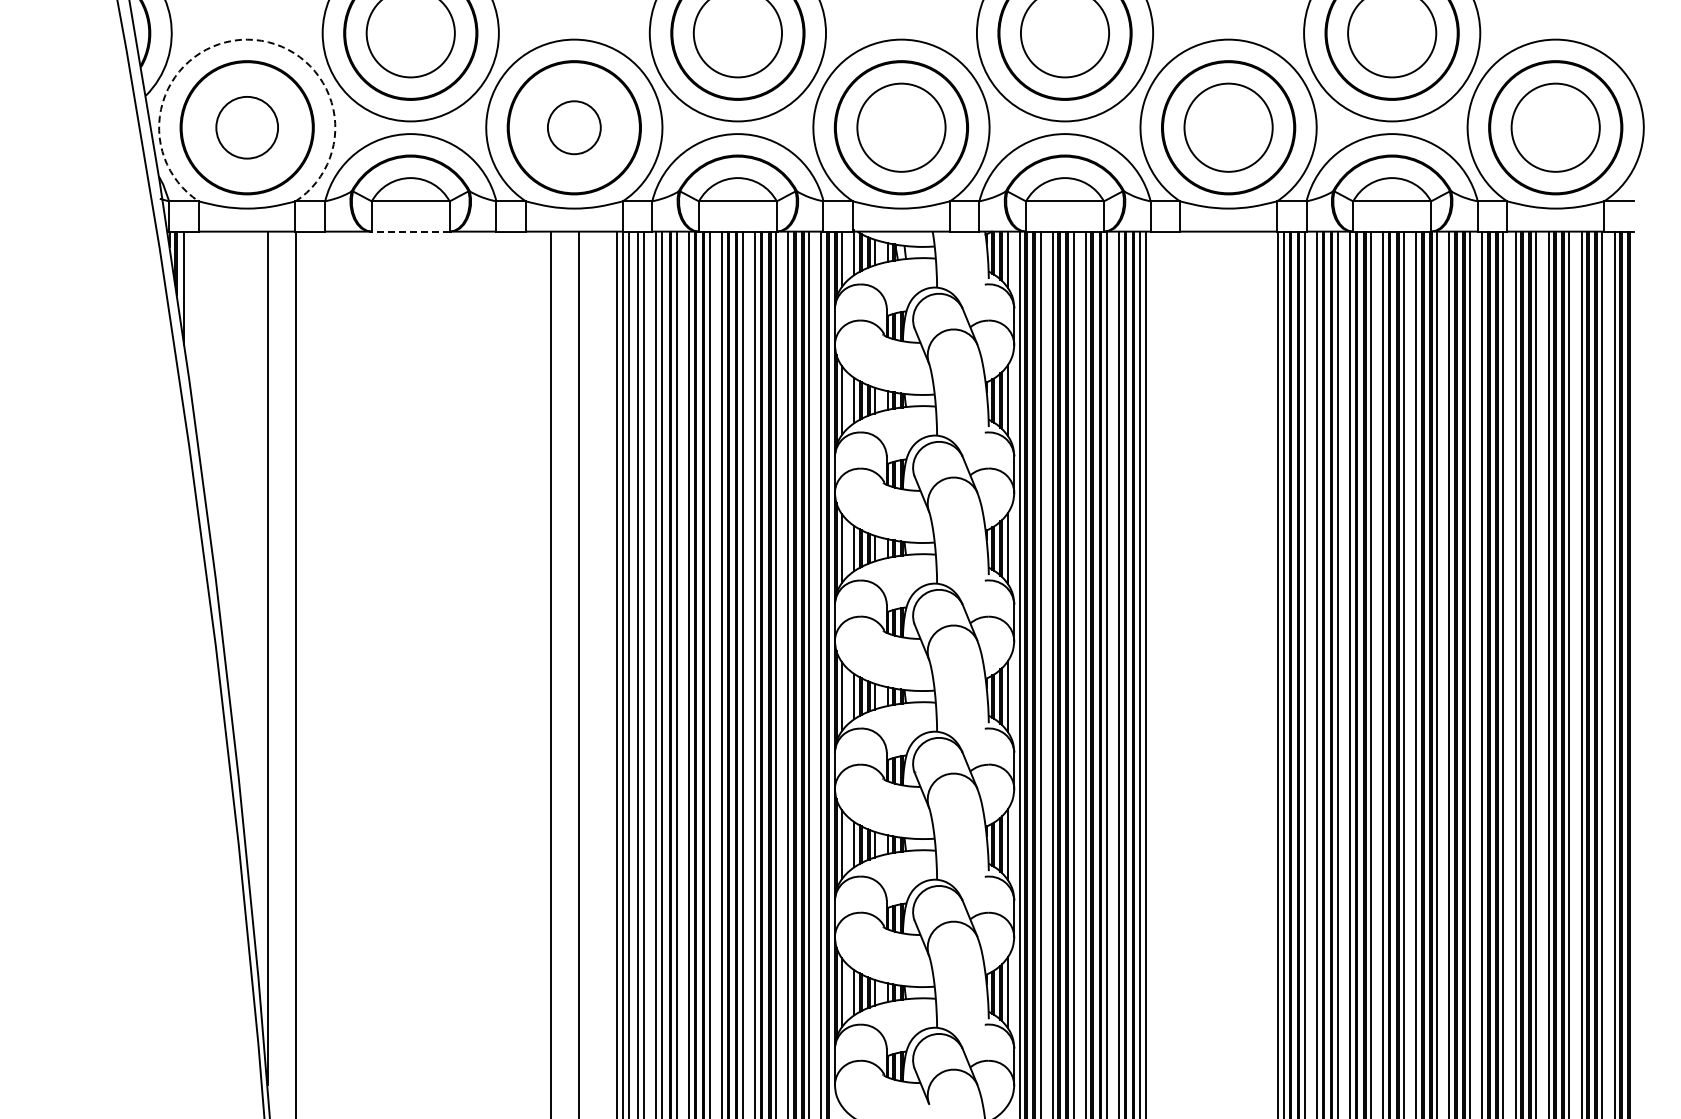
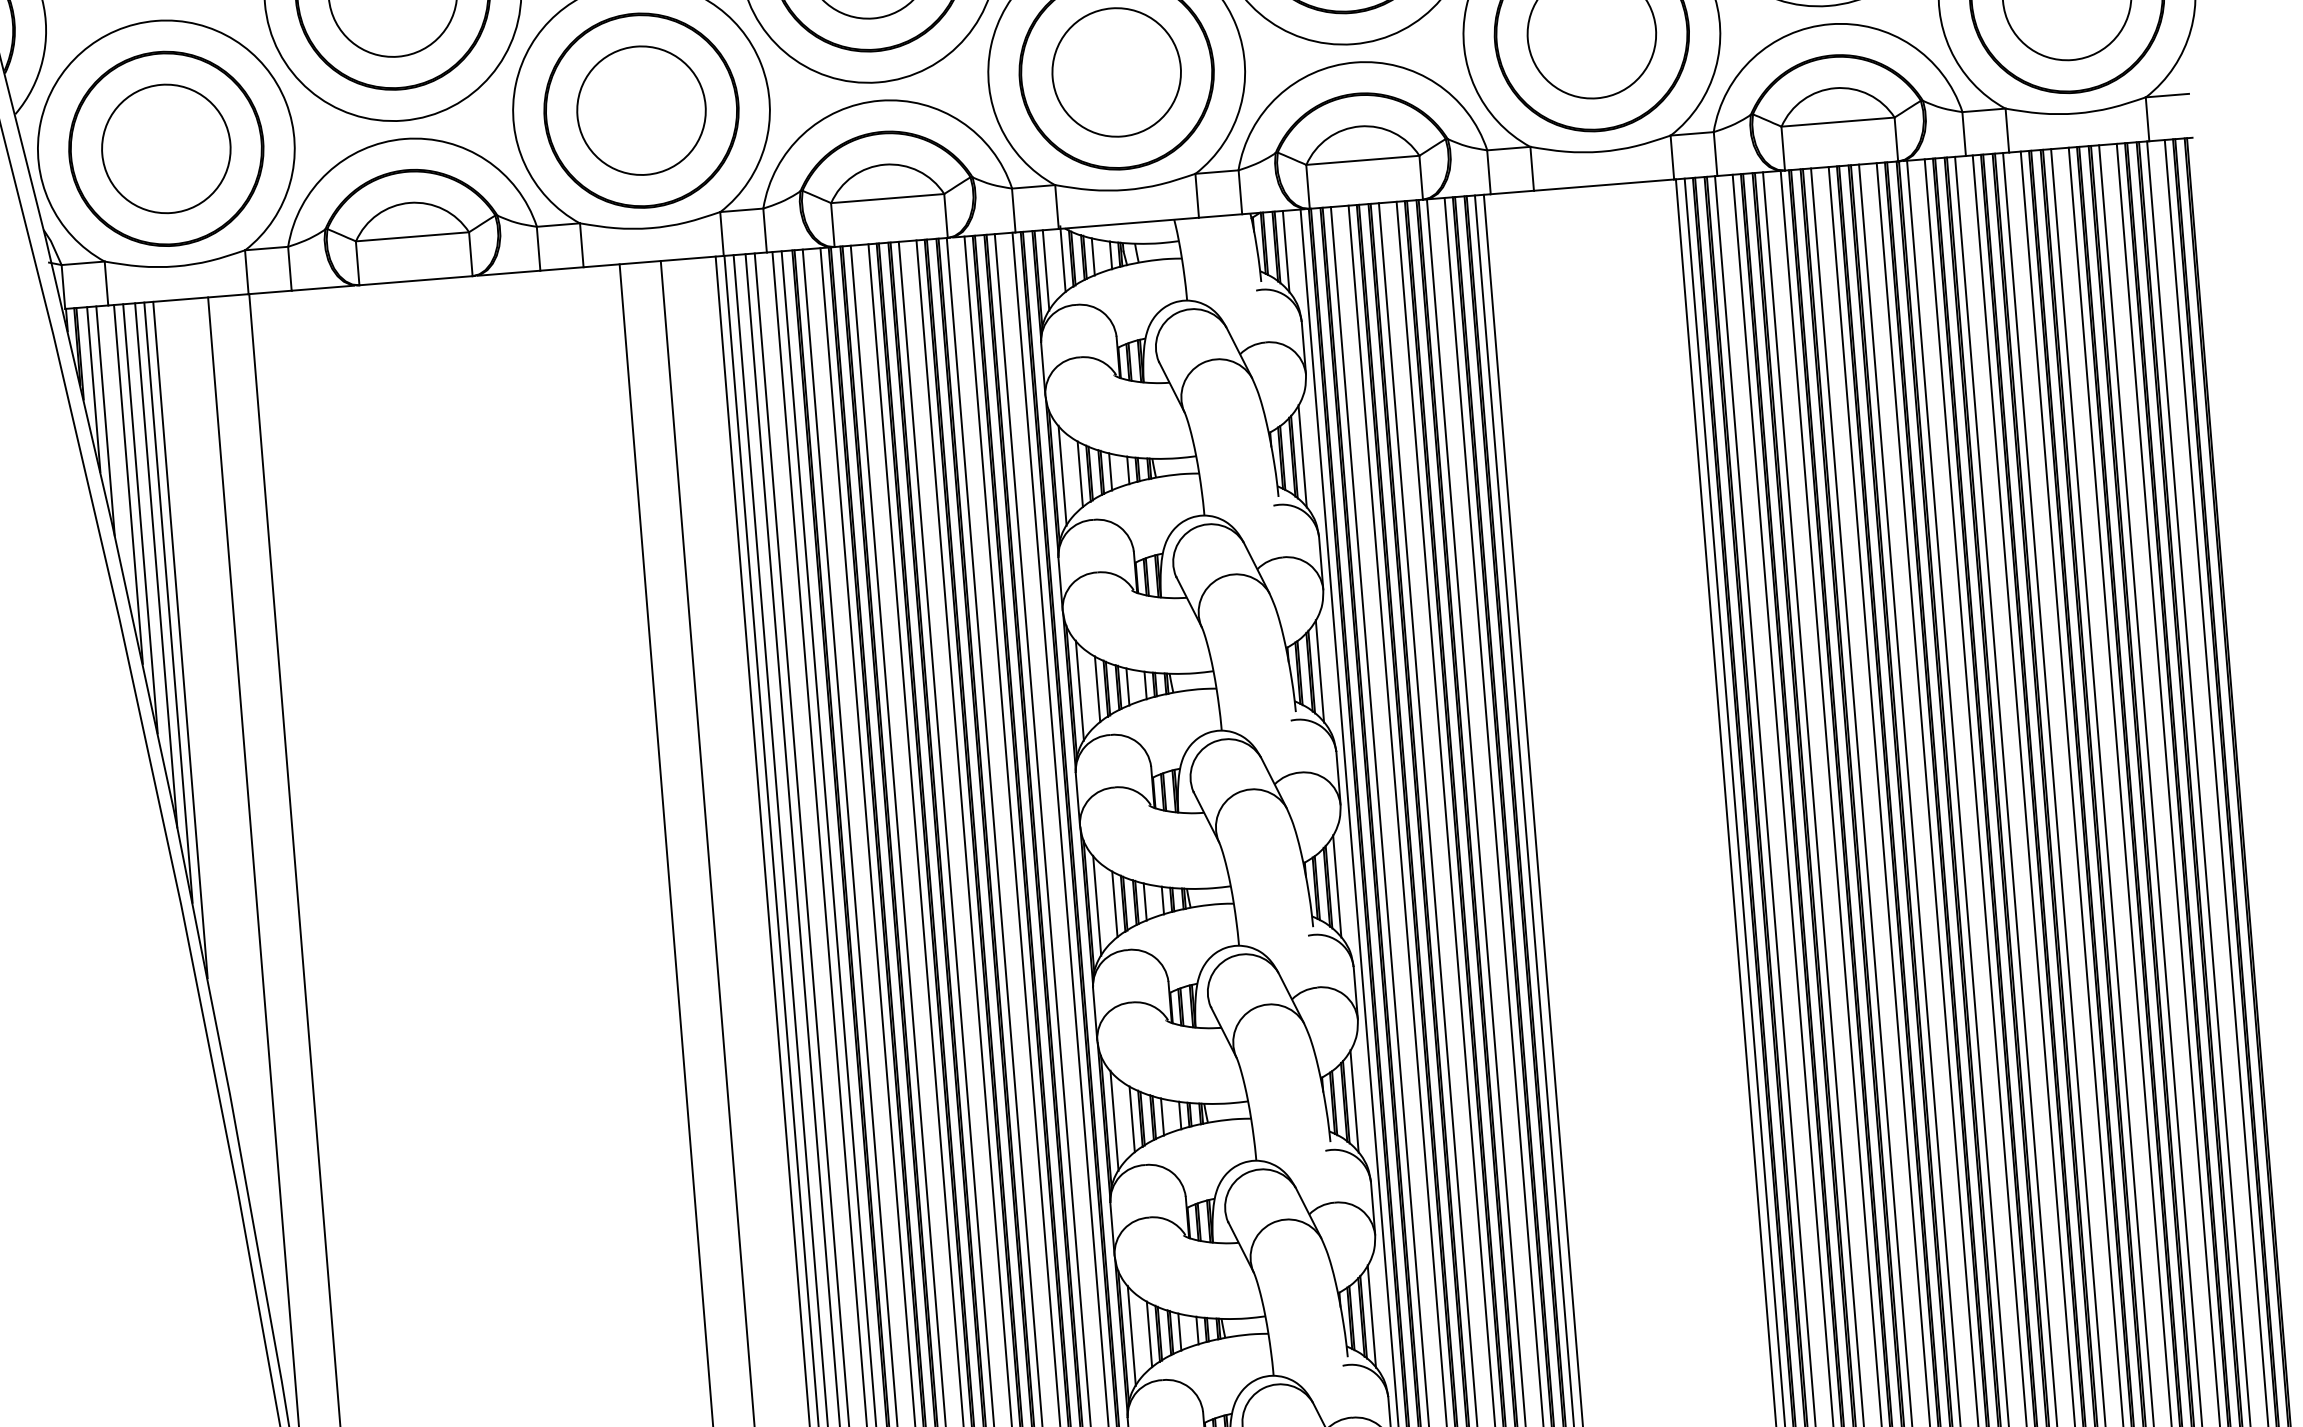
arc: (247, 39) -> (156, 20), dashed -> solid
circle: (247, 127) -> (166, 148), size x1.43
circle: (574, 127) -> (641, 110), size x1.67
line: (410, 231) -> (415, 280), dashed -> solid
line: (190, 310) -> (105, 421), added
line: (202, 354) -> (127, 483), added
line: (209, 379) -> (140, 519), added
line: (217, 411) -> (156, 564), added
line: (223, 437) -> (168, 601), added
line: (229, 464) -> (179, 640), added

